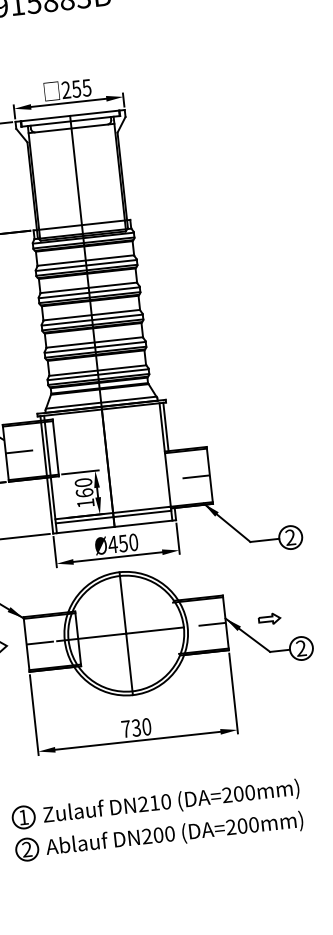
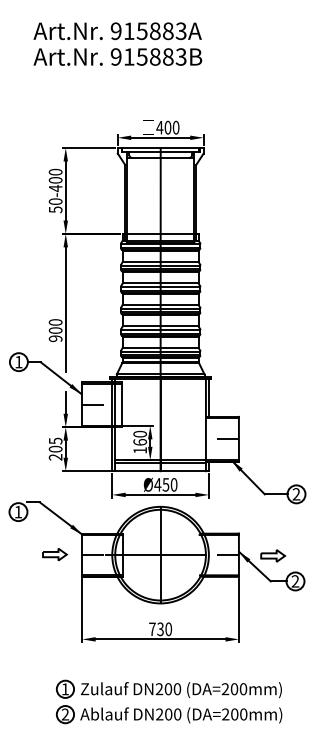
text: (75, 88) -> (167, 127), 255 -> 400
part: (269, 618) -> (273, 555), size x1.43
text: (154, 803) -> (168, 689), DN210 -> DN200

